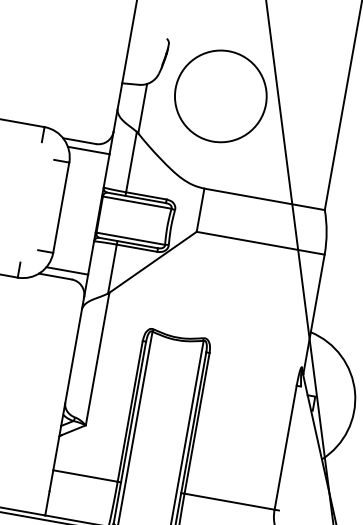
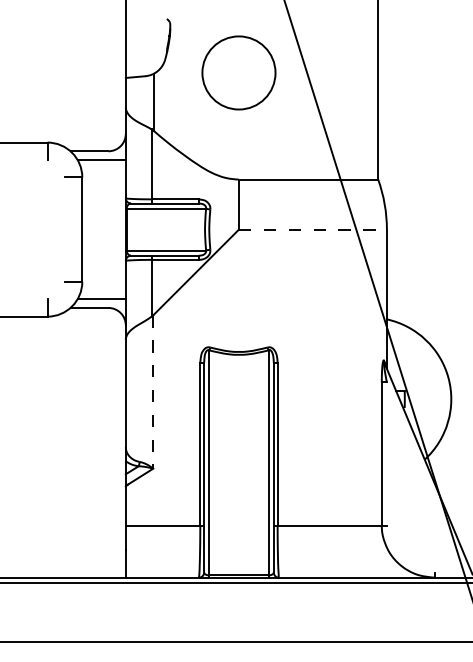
circle: (220, 95) -> (238, 72), size x0.7
line: (260, 243) -> (312, 229), solid -> dashed
line: (97, 358) -> (153, 391), solid -> dashed

